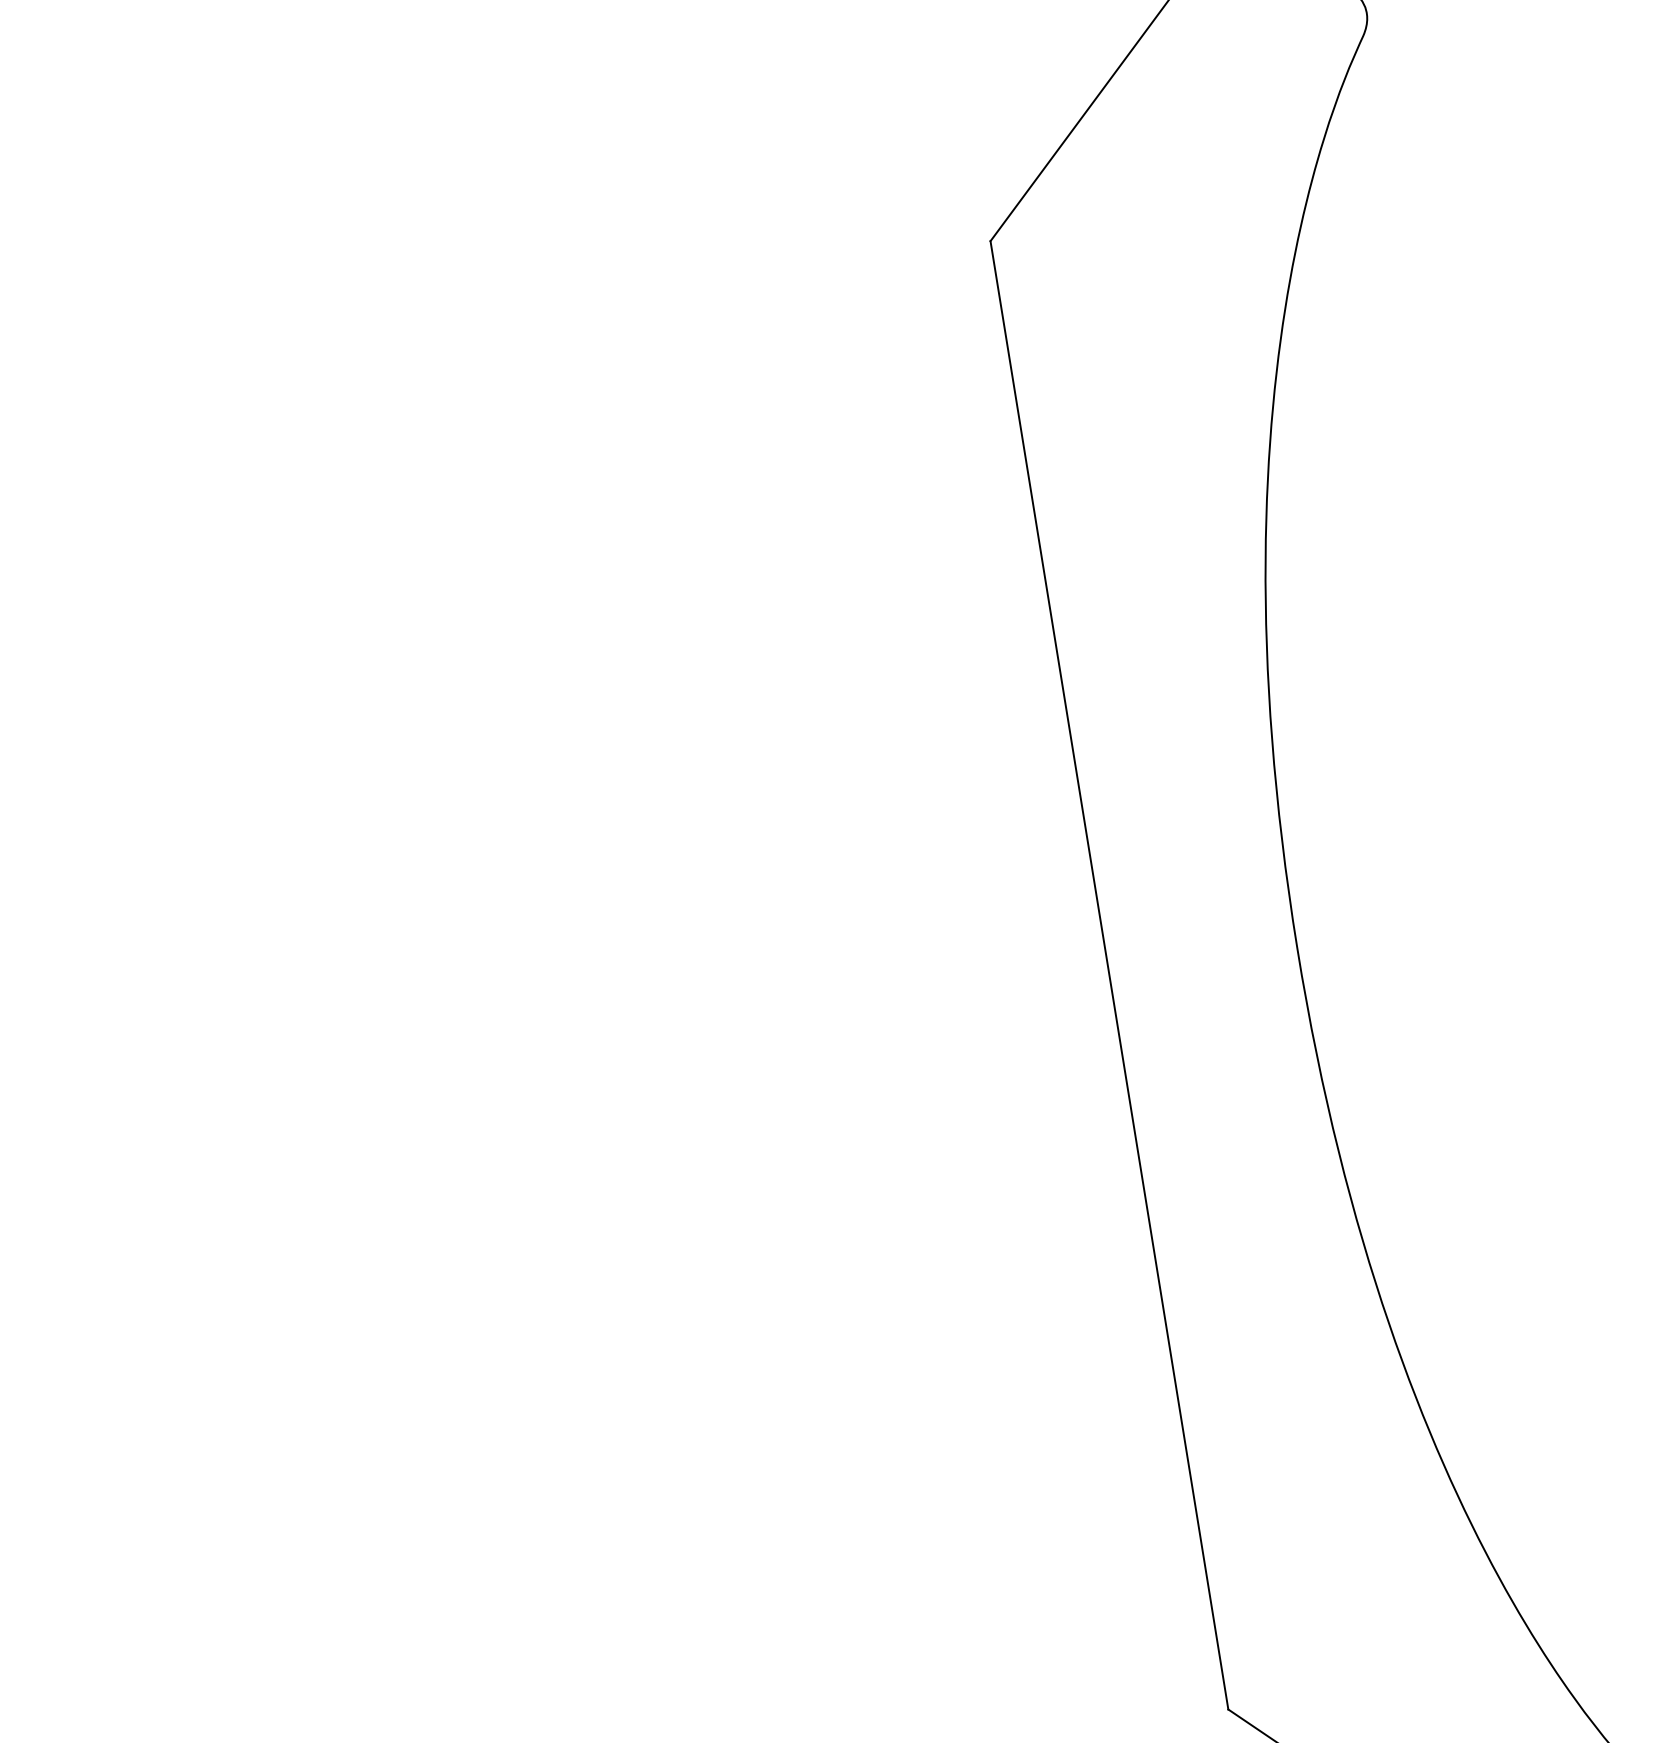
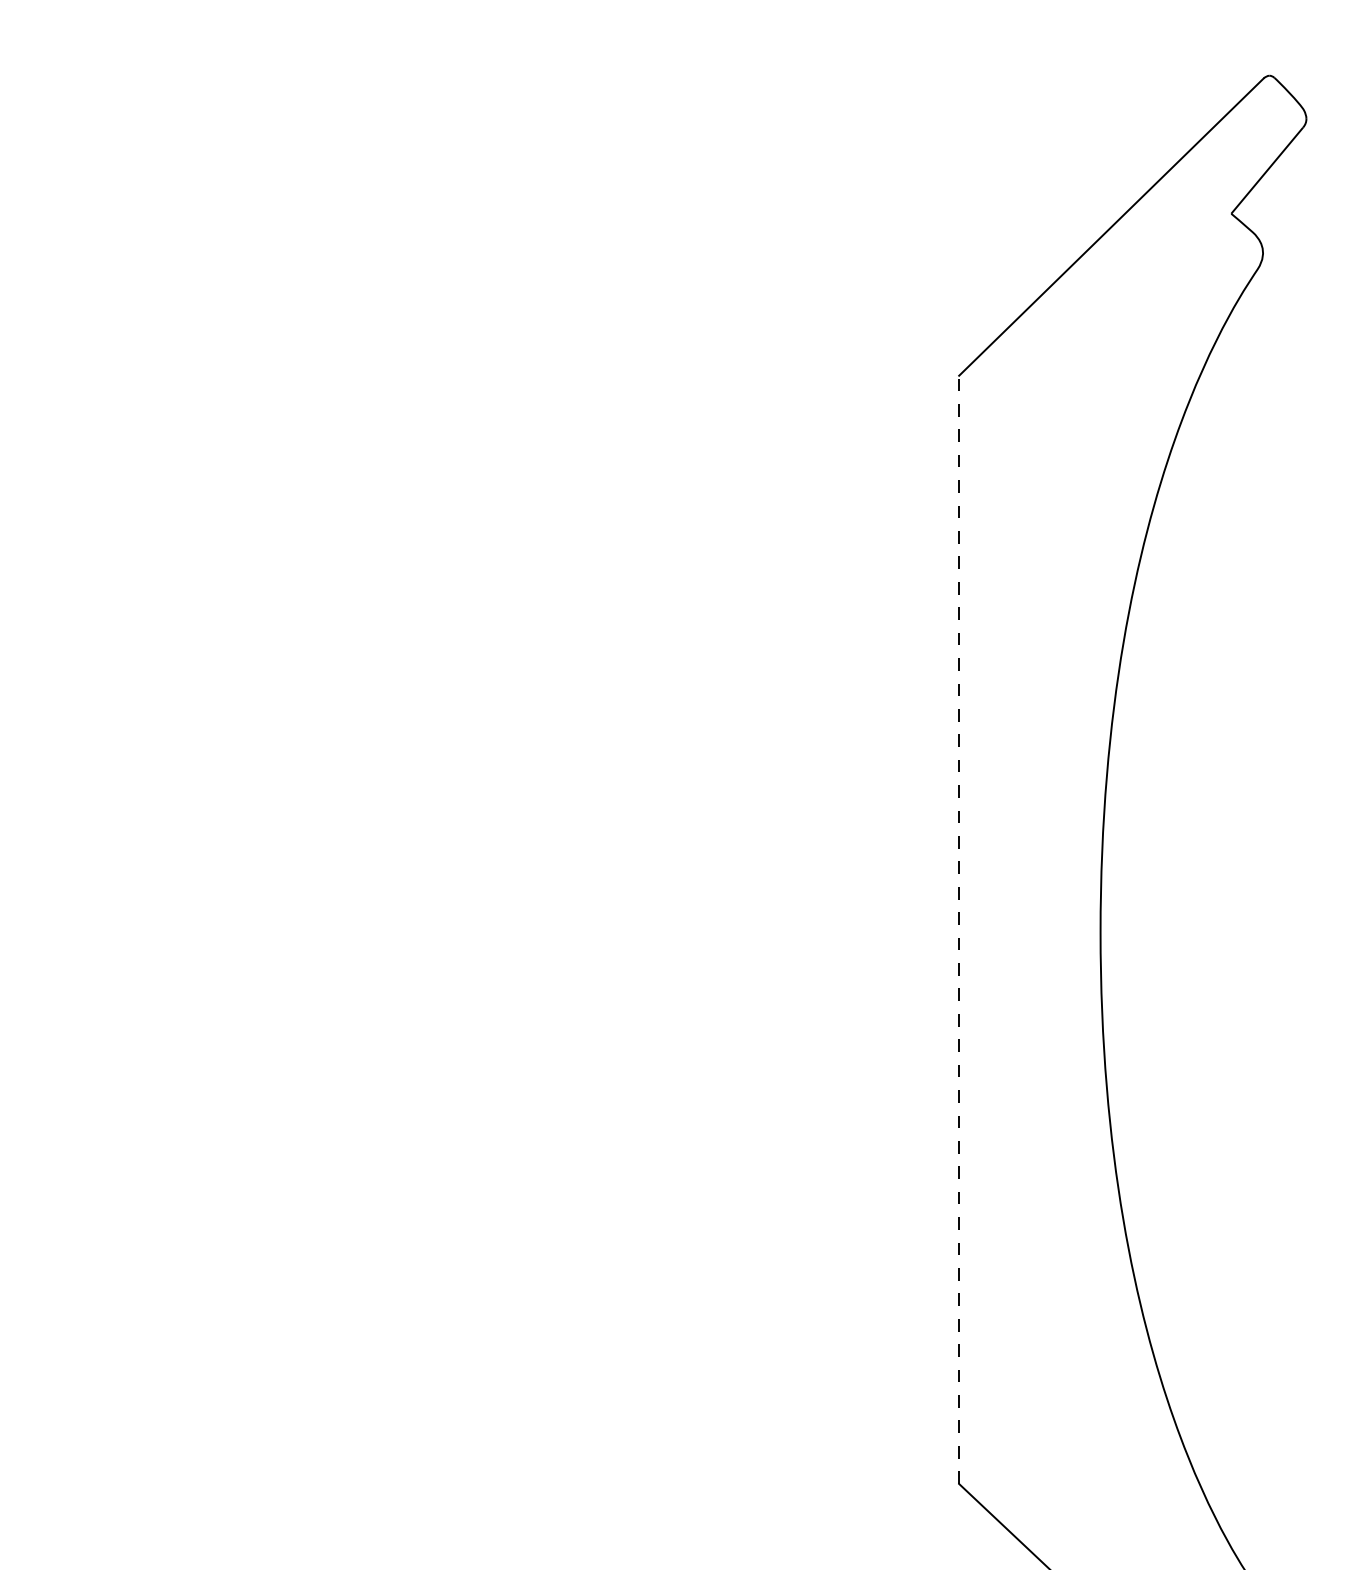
line: (1109, 974) -> (959, 929), solid -> dashed

